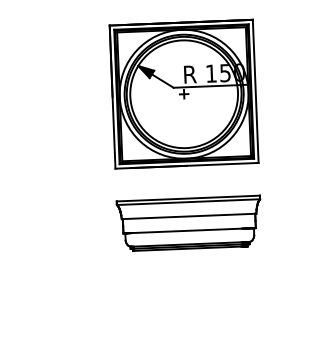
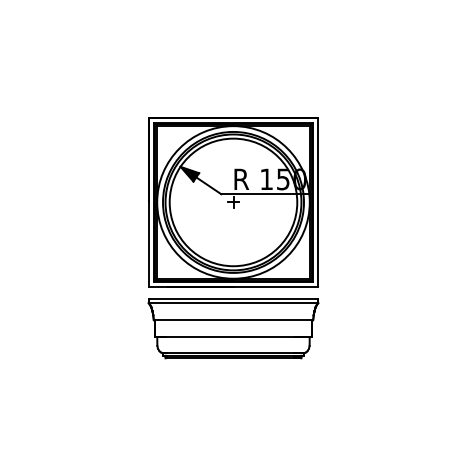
part: (189, 223) -> (233, 328), moved

